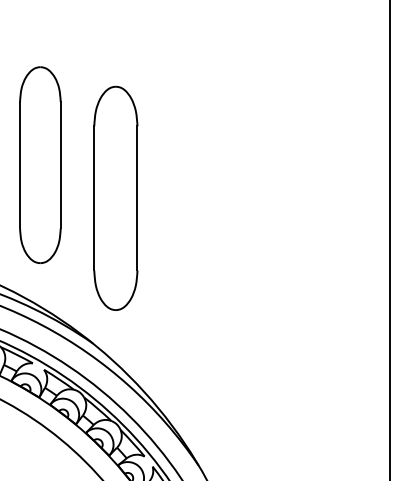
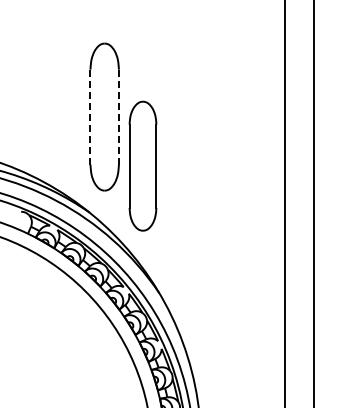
part: (39, 164) -> (142, 165), moved
line: (94, 197) -> (90, 116), solid -> dashed
line: (136, 199) -> (118, 117), solid -> dashed

